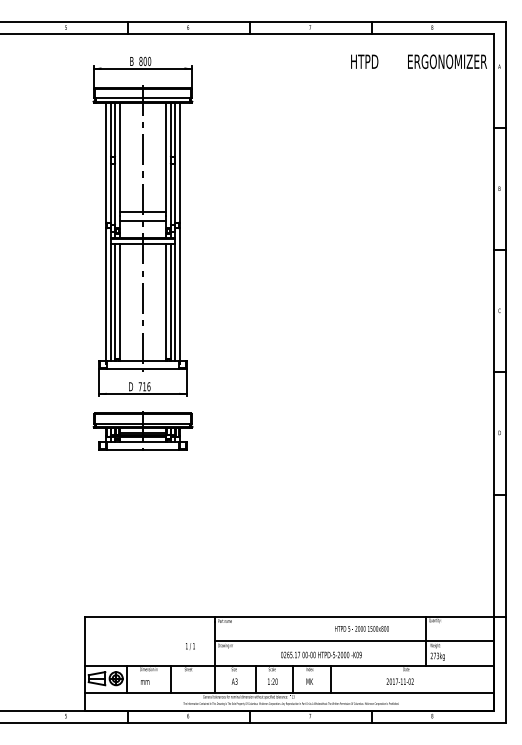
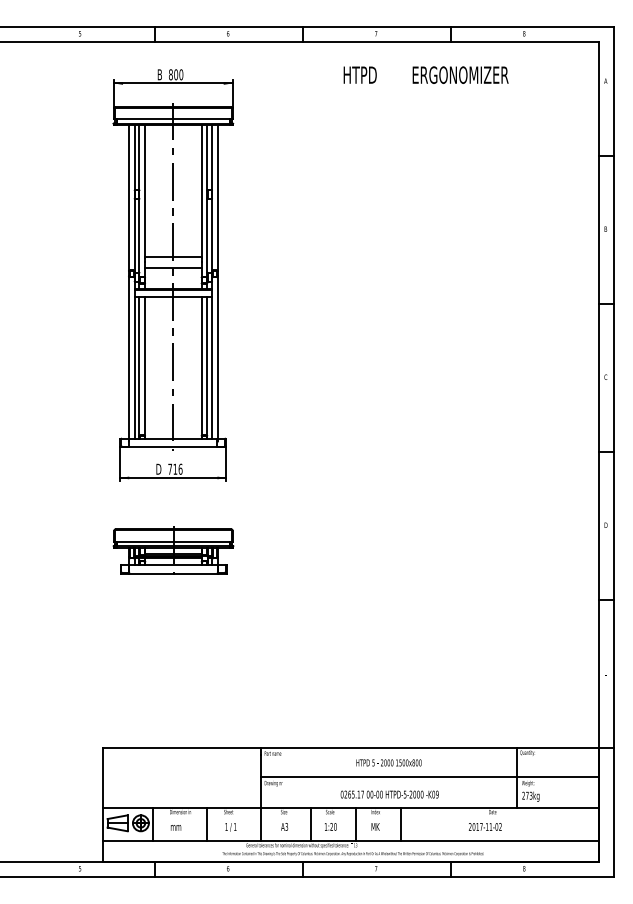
text: (418, 61) -> (425, 74), moved
part: (143, 430) -> (173, 550), moved
text: (361, 628) -> (388, 762), moved
text: (190, 646) -> (230, 827), moved

